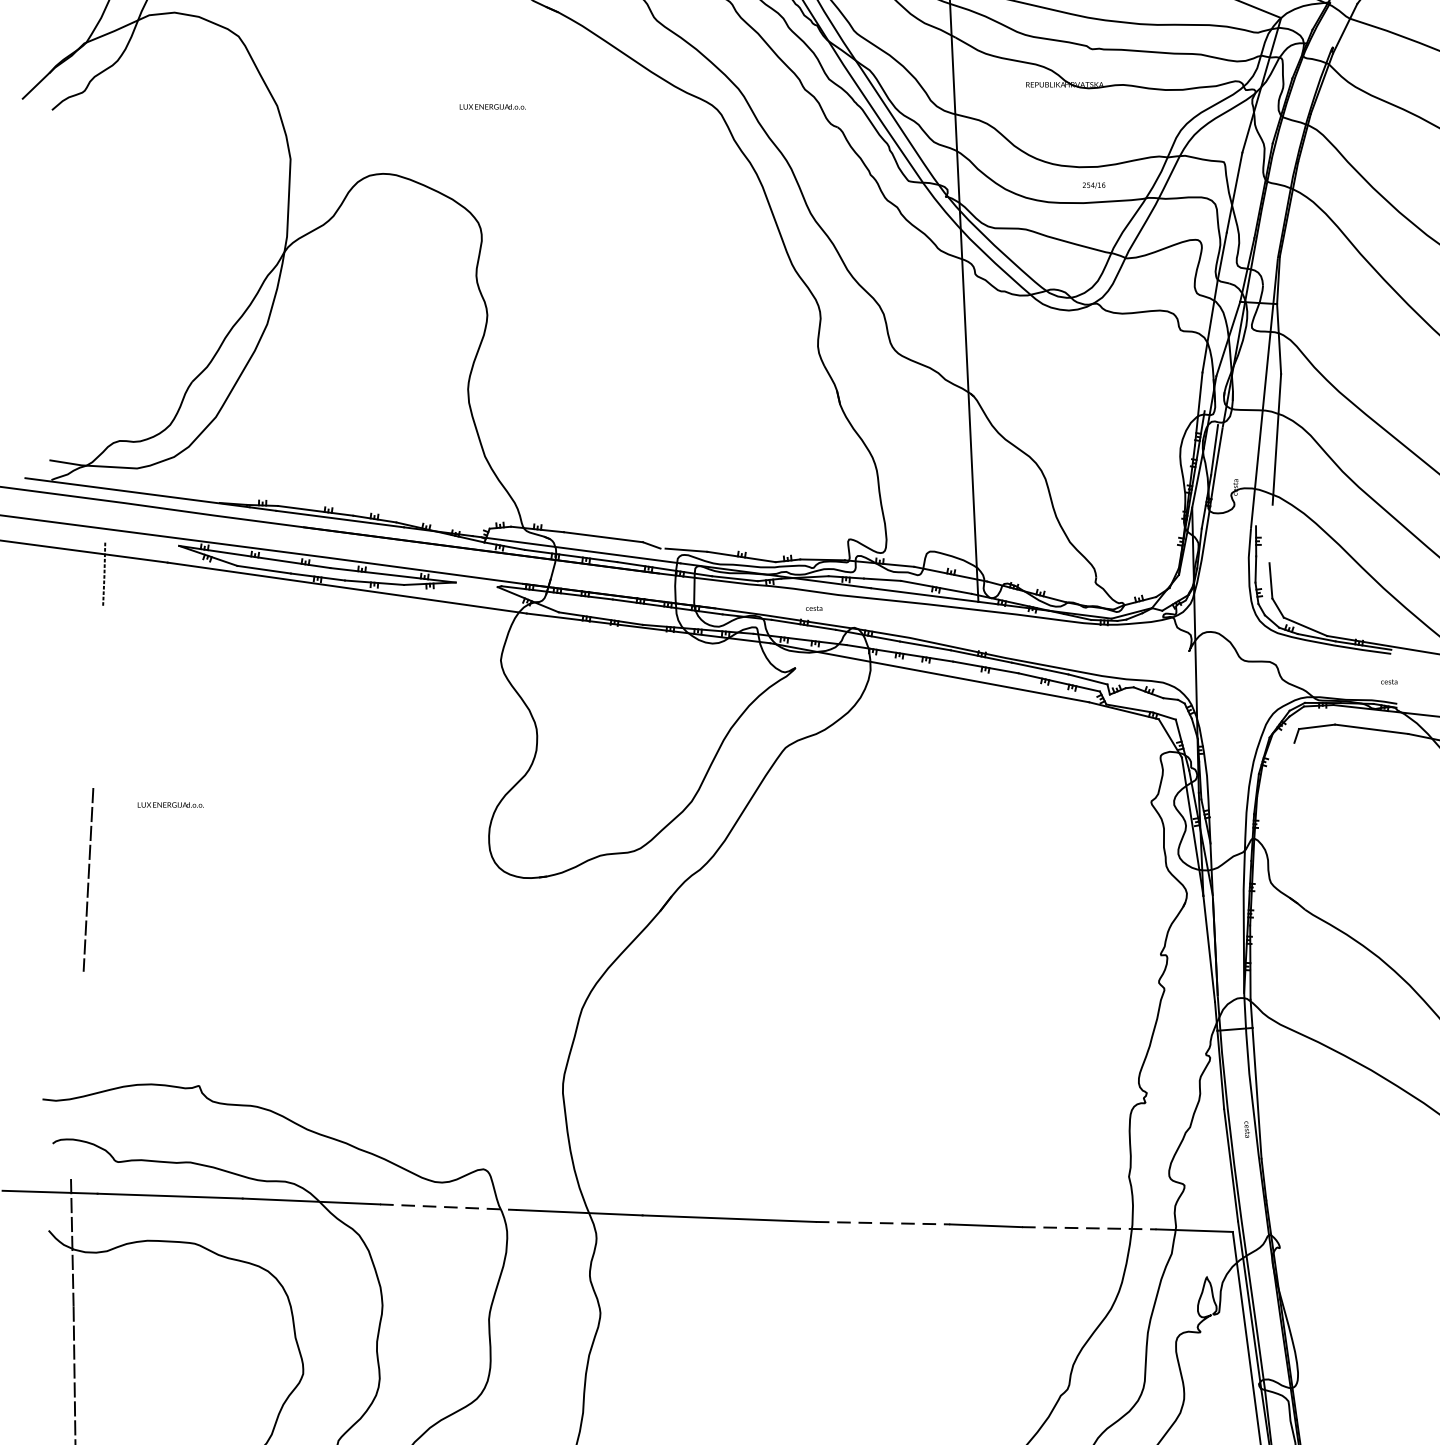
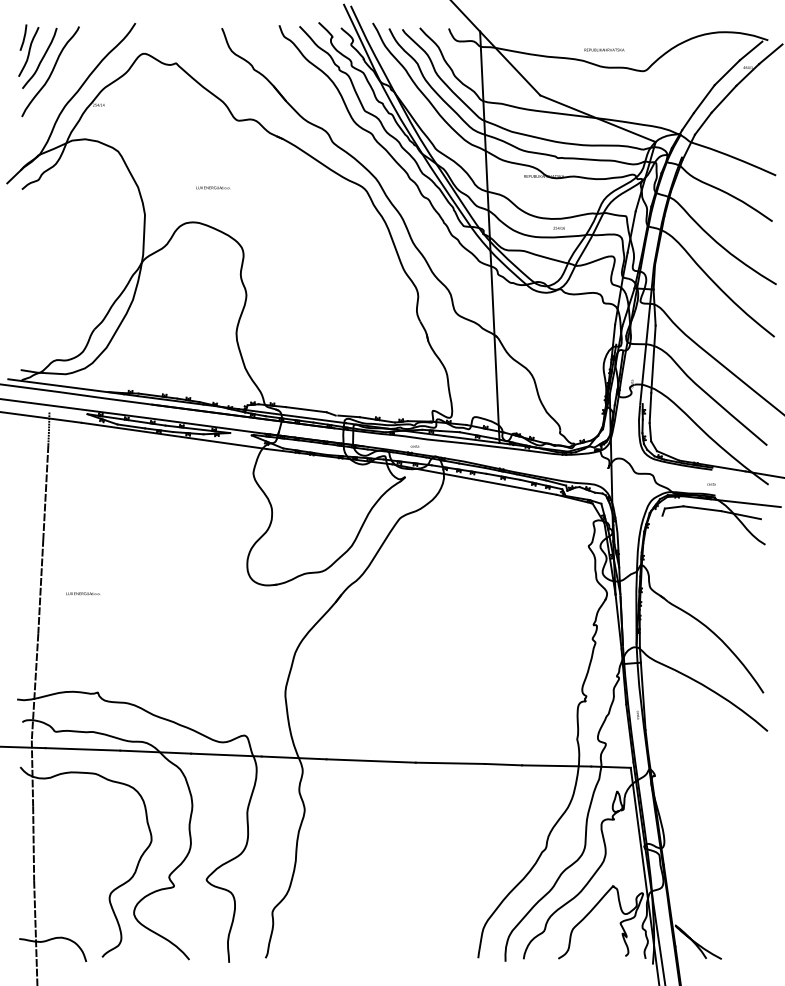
text: (491, 106) -> (212, 187), moved
line: (1271, 532) -> (650, 407), added
line: (97, 697) -> (45, 492), added
text: (169, 804) -> (82, 593), moved
line: (76, 1074) -> (34, 686), added
line: (448, 1207) -> (226, 755), dashed -> solid
line: (883, 1223) -> (450, 763), dashed -> solid
line: (1088, 1227) -> (556, 765), dashed -> solid

